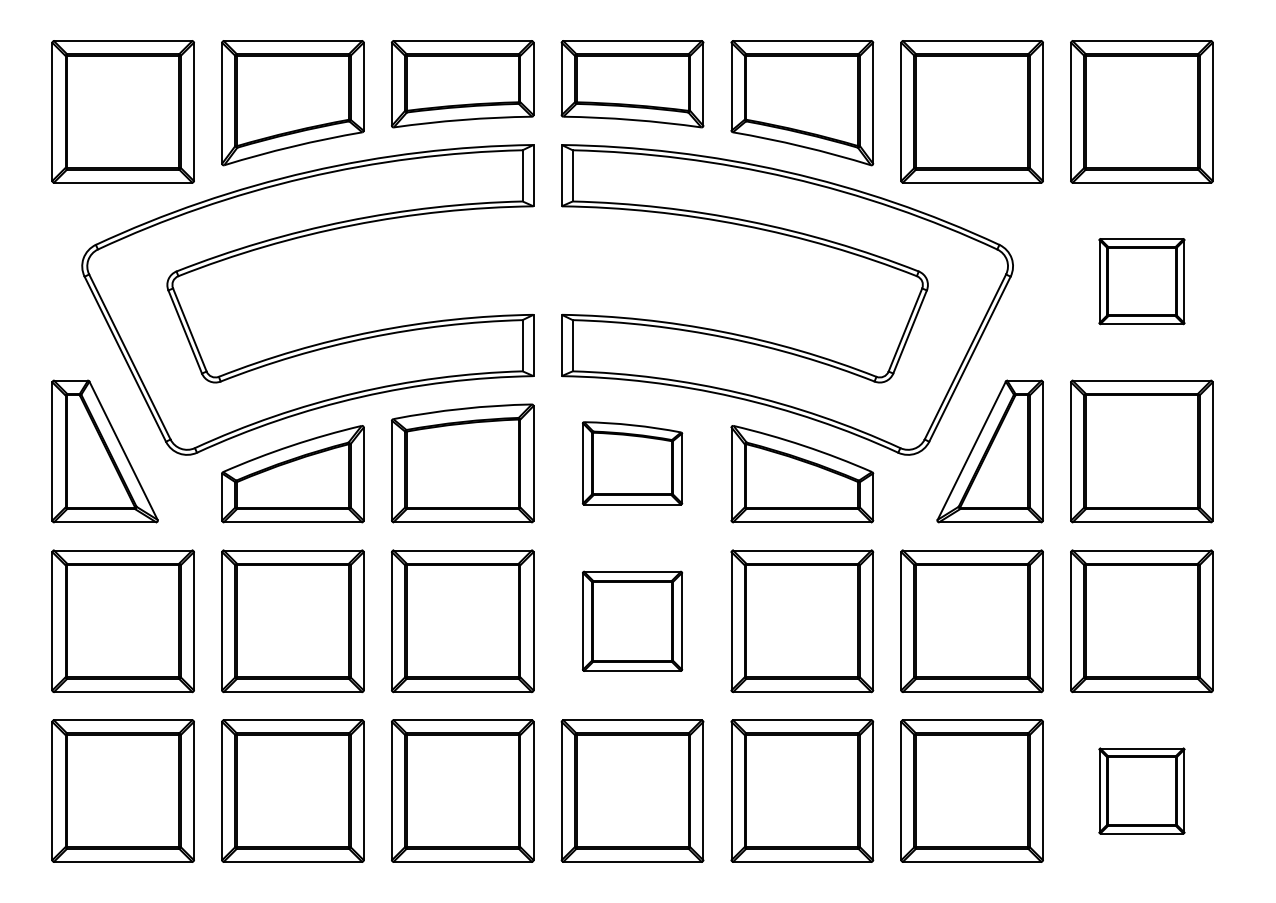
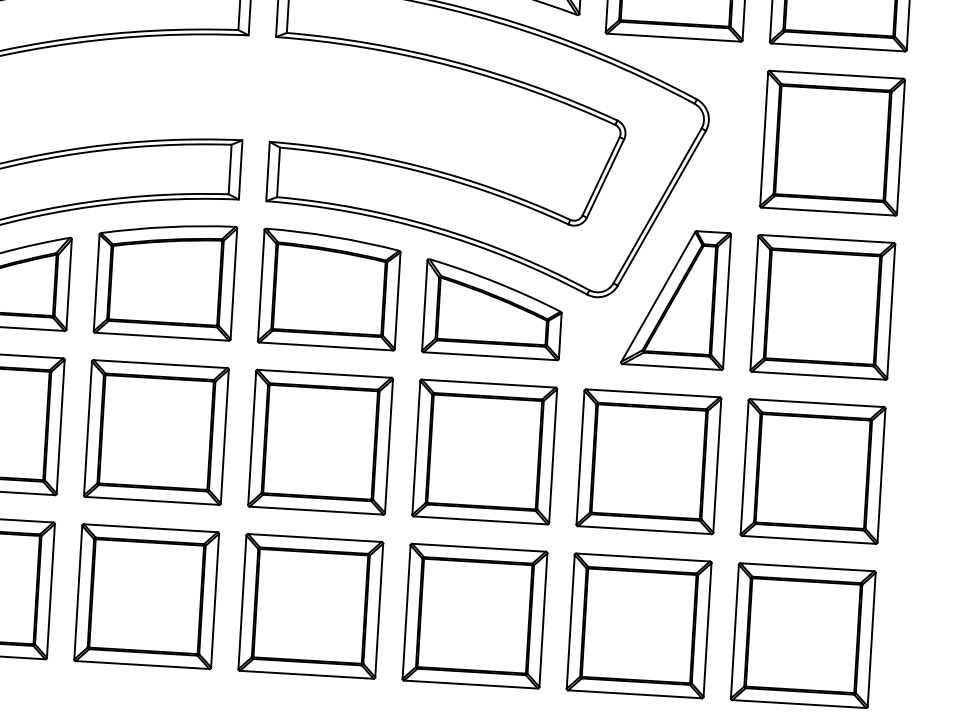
part: (1141, 281) -> (832, 142), size x1.67
part: (632, 463) -> (329, 289), size x1.43
part: (632, 621) -> (320, 442), size x1.43
part: (1141, 790) -> (802, 635), size x1.67

